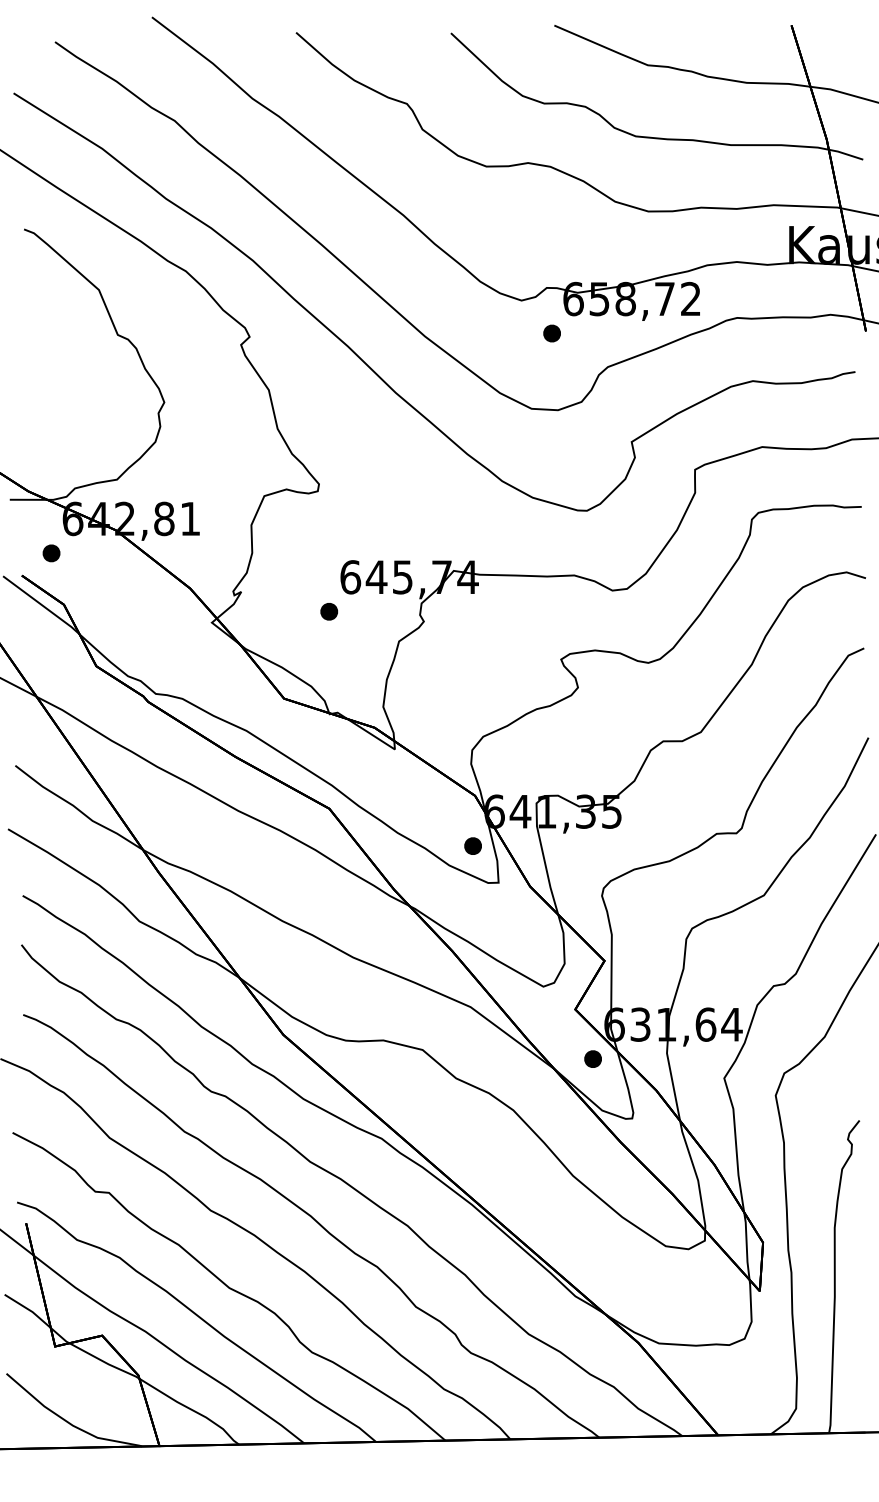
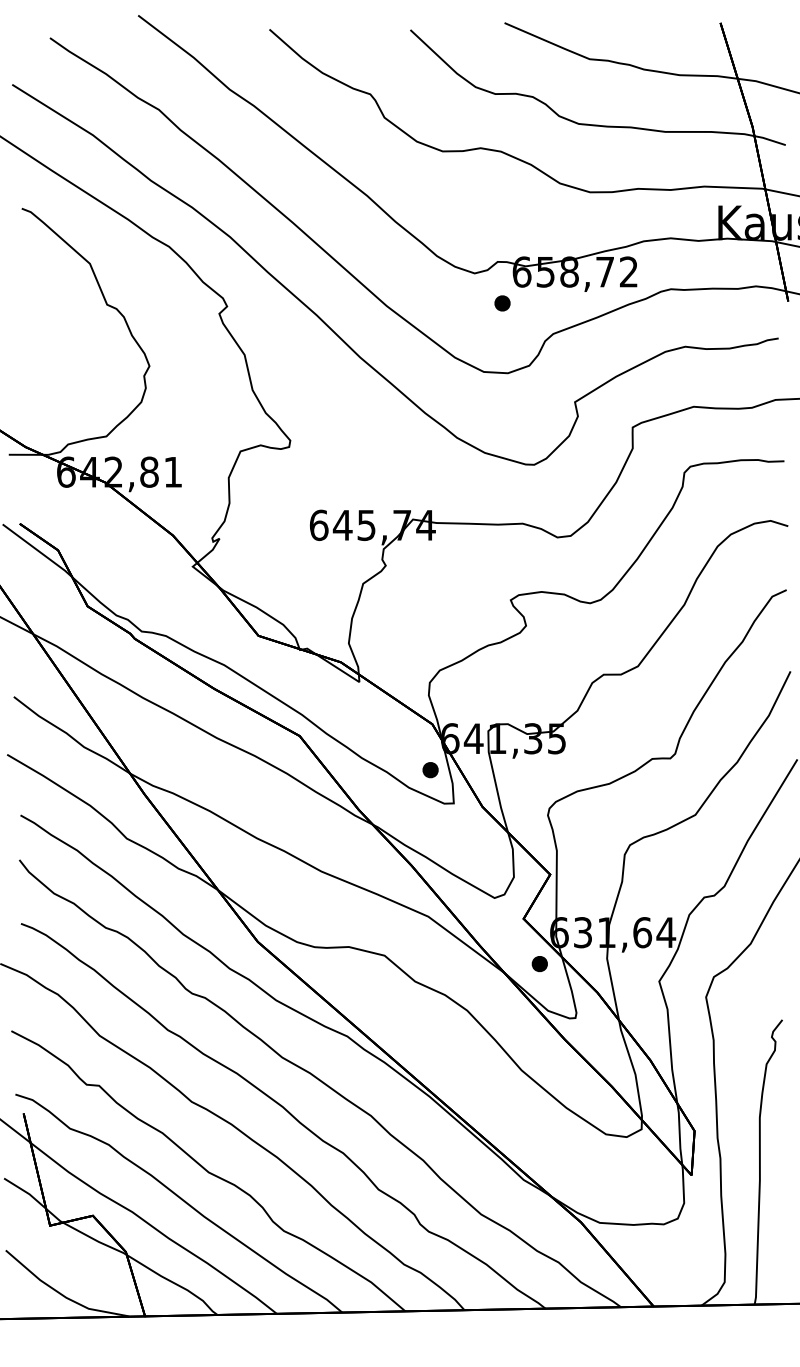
part: (51, 553) -> (46, 503), removed
part: (329, 611) -> (299, 556), removed

